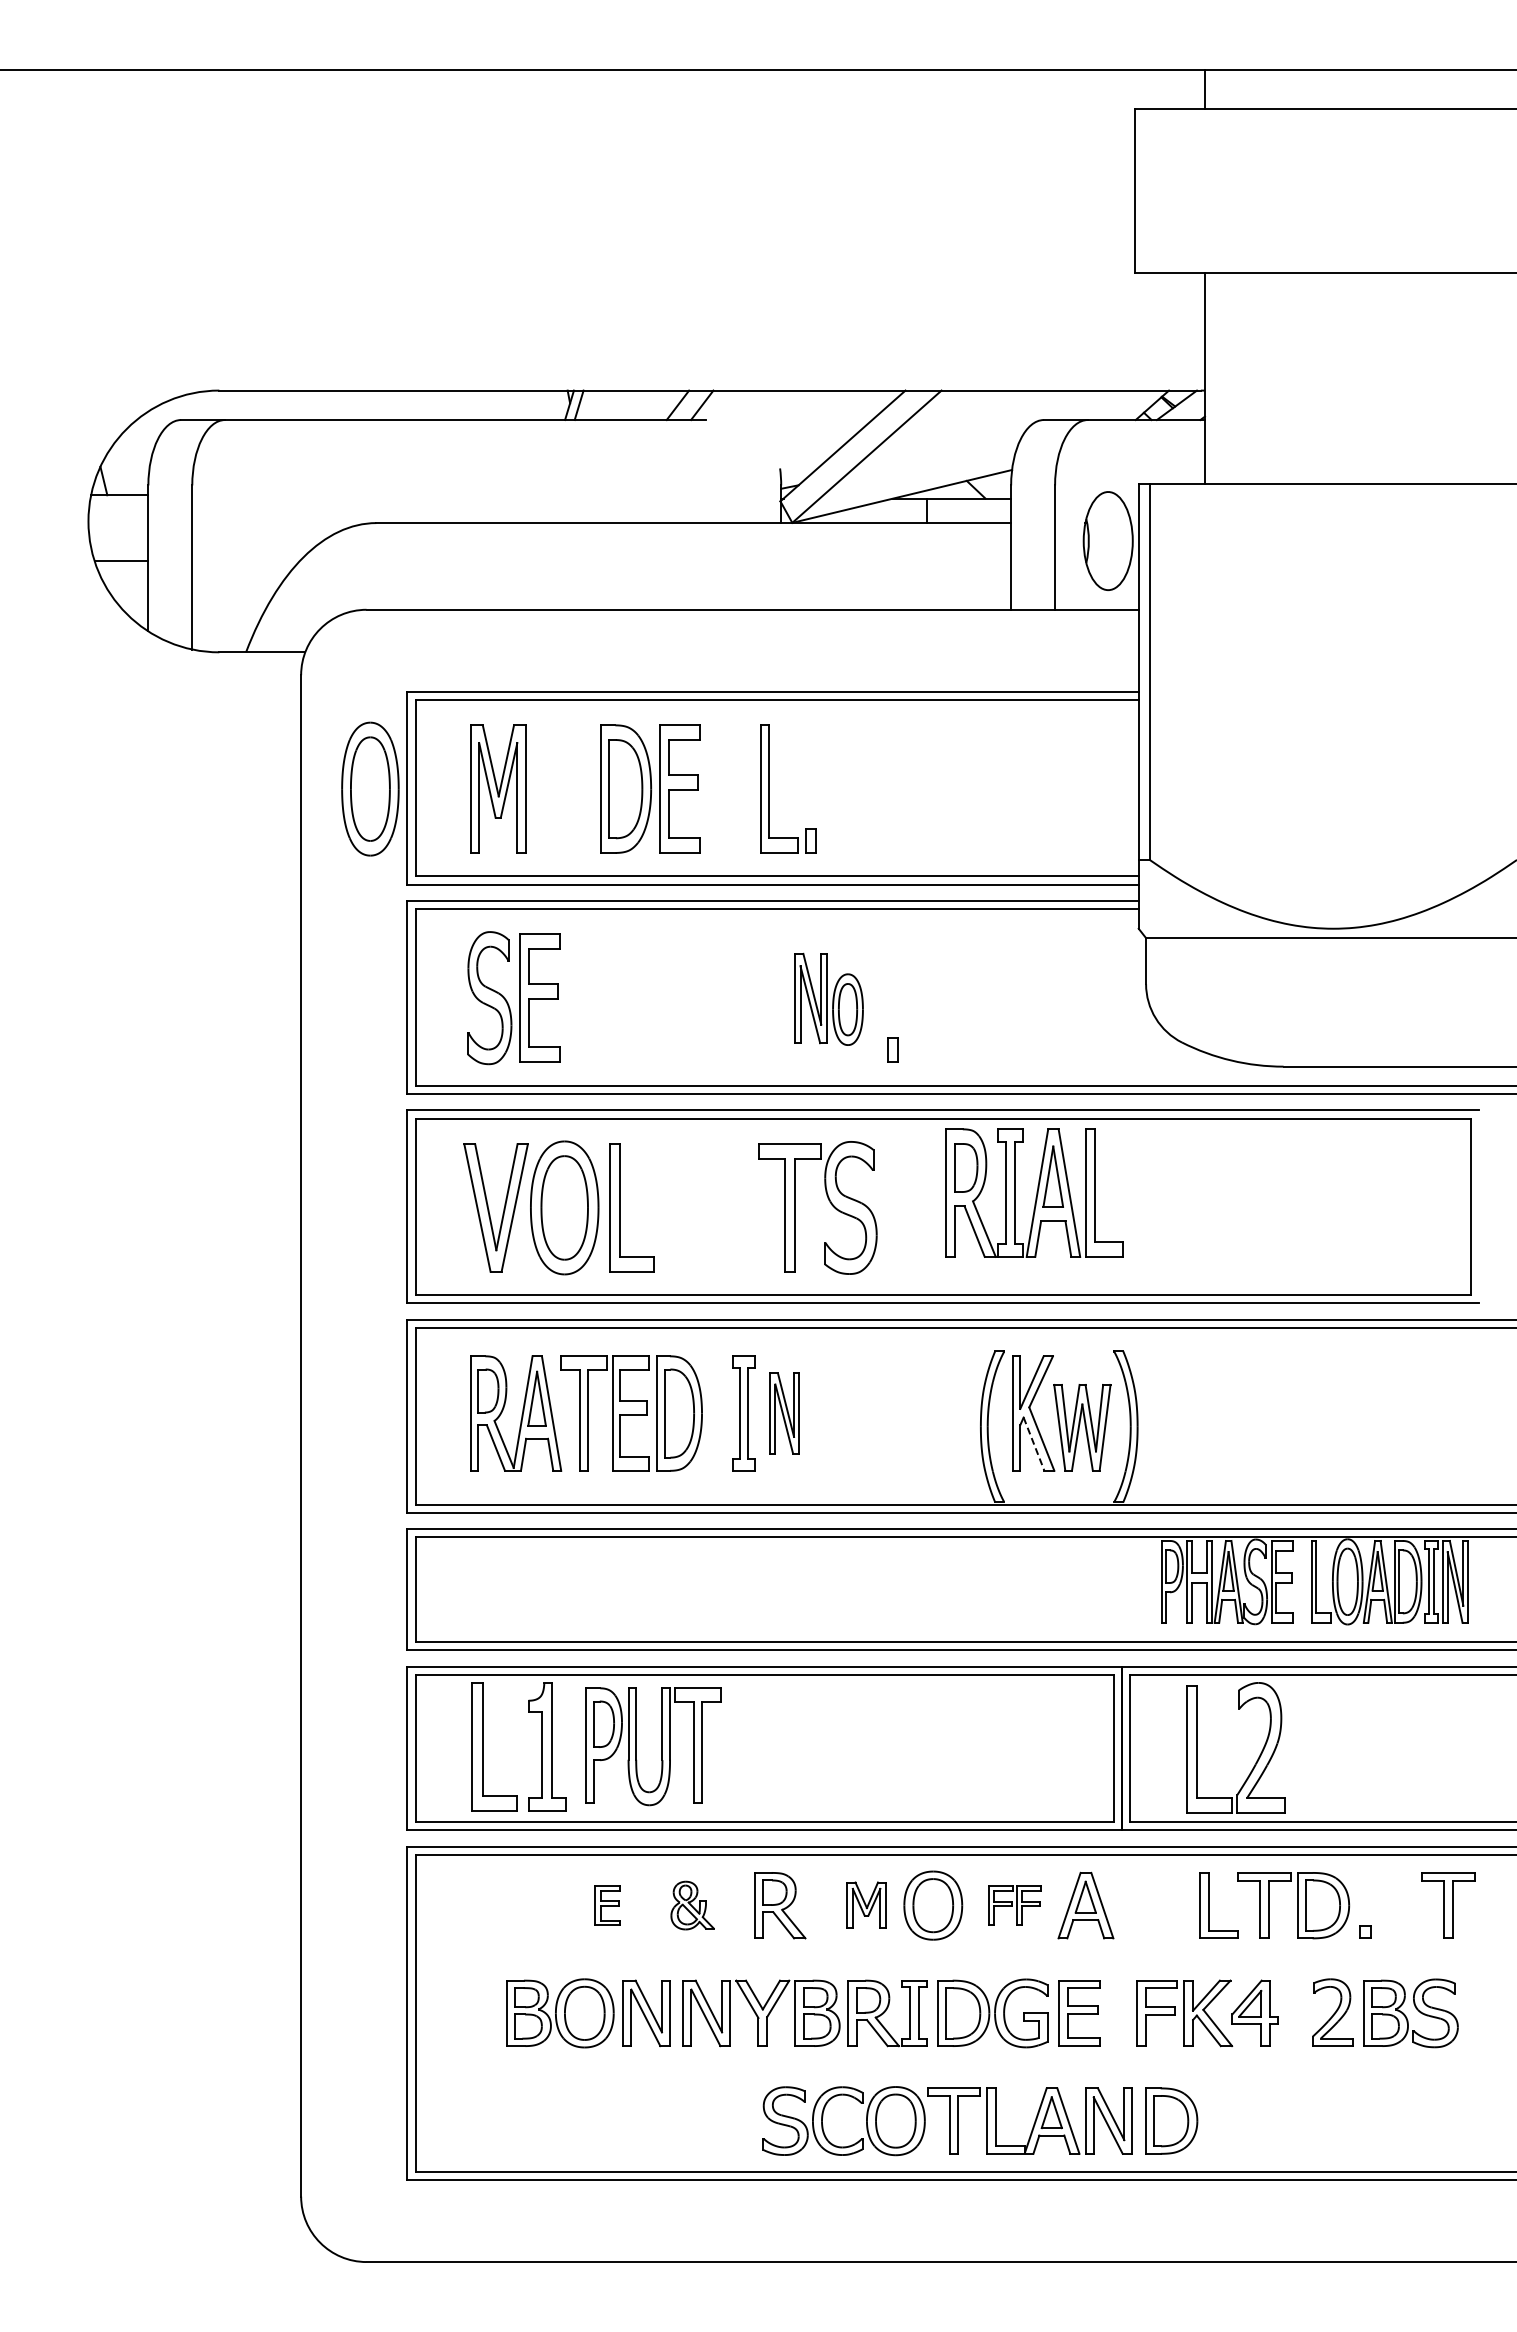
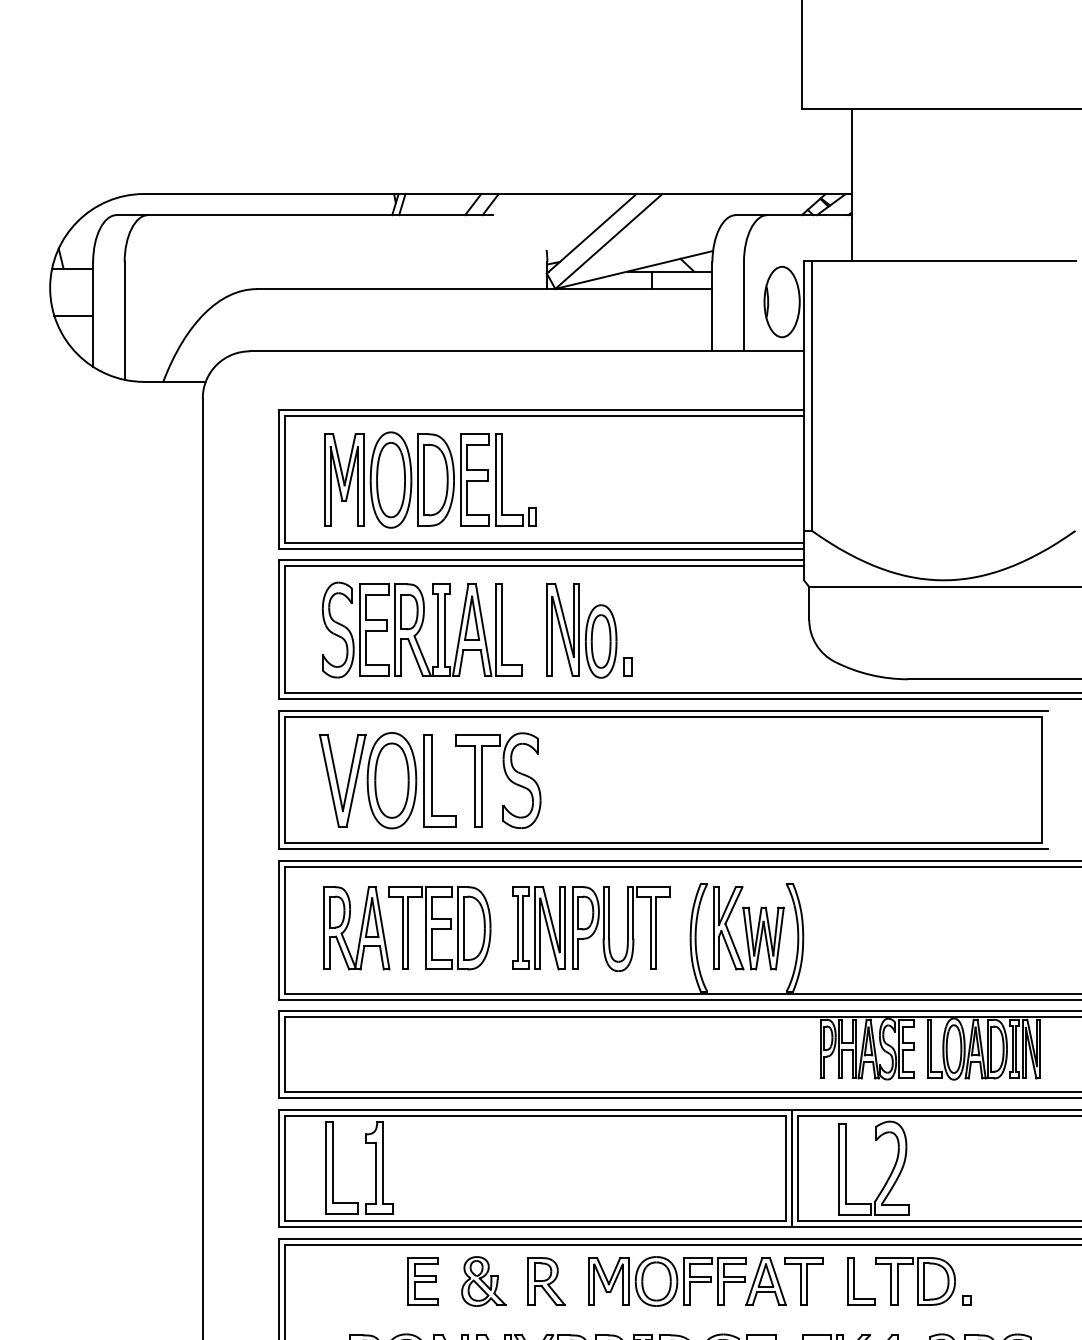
part: (370, 788) -> (391, 479), moved
part: (769, 788) -> (502, 479), moved
part: (828, 999) -> (581, 631), size x1.43
part: (1034, 1192) -> (458, 629), moved
part: (829, 1202) -> (506, 776), moved
part: (784, 1413) -> (549, 928), size x1.43
line: (1034, 1444) -> (729, 950), dashed -> solid
part: (661, 1746) -> (627, 928), moved
part: (866, 1904) -> (608, 1280), size x1.43
part: (607, 1905) -> (422, 1281), size x1.67
part: (692, 1905) -> (483, 1281), size x1.43
part: (1014, 1905) -> (714, 1281), size x1.67
part: (1448, 1905) -> (804, 1281), moved

